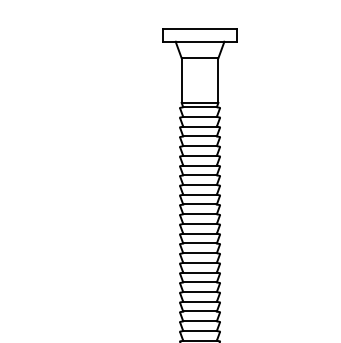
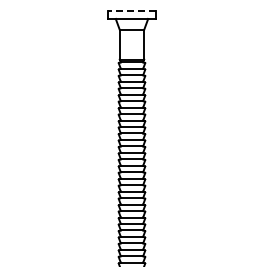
line: (199, 28) -> (131, 10), solid -> dashed

